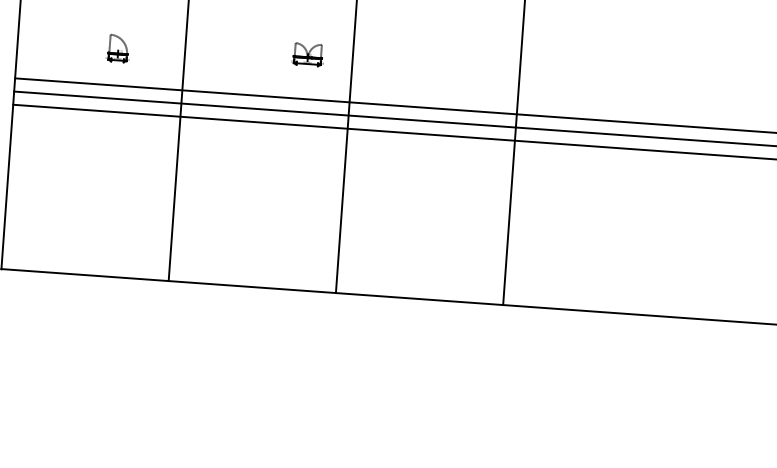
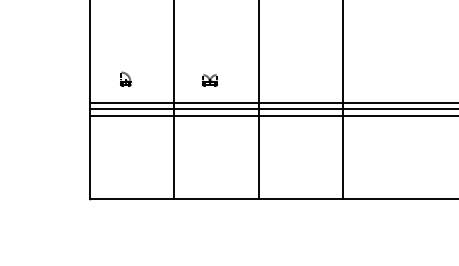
part: (117, 47) -> (125, 78), moved
part: (307, 54) -> (209, 80), moved

